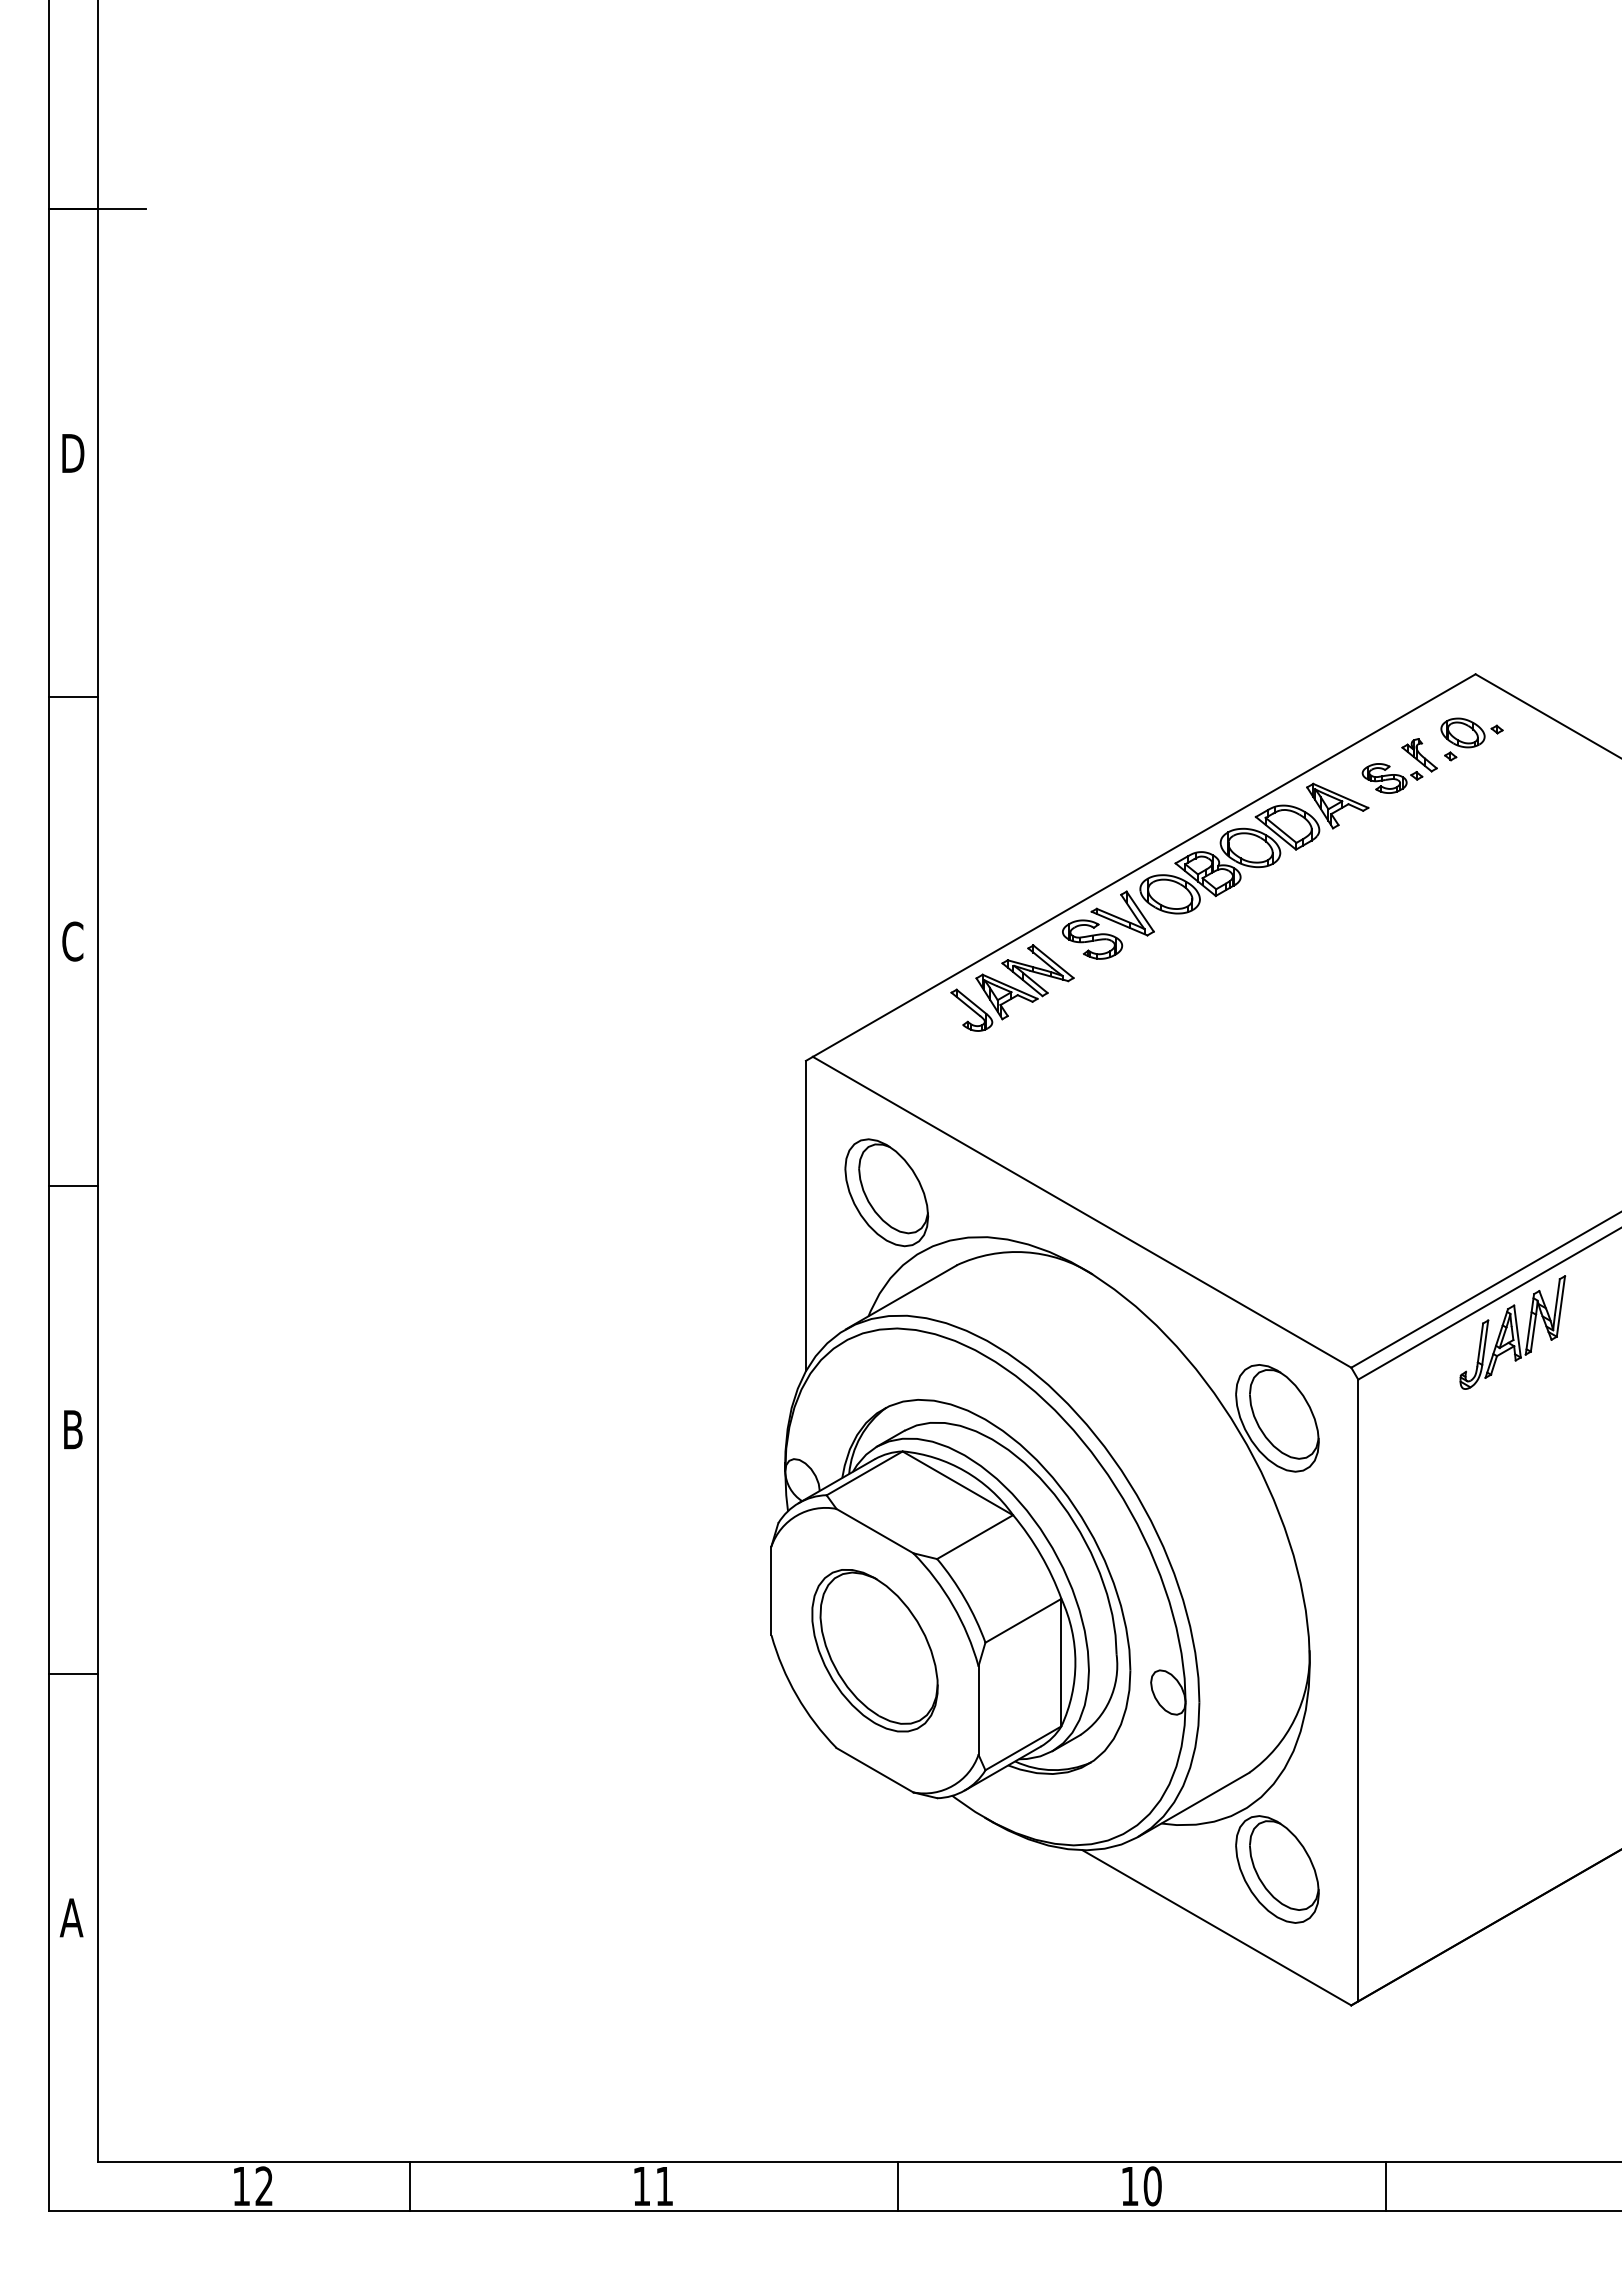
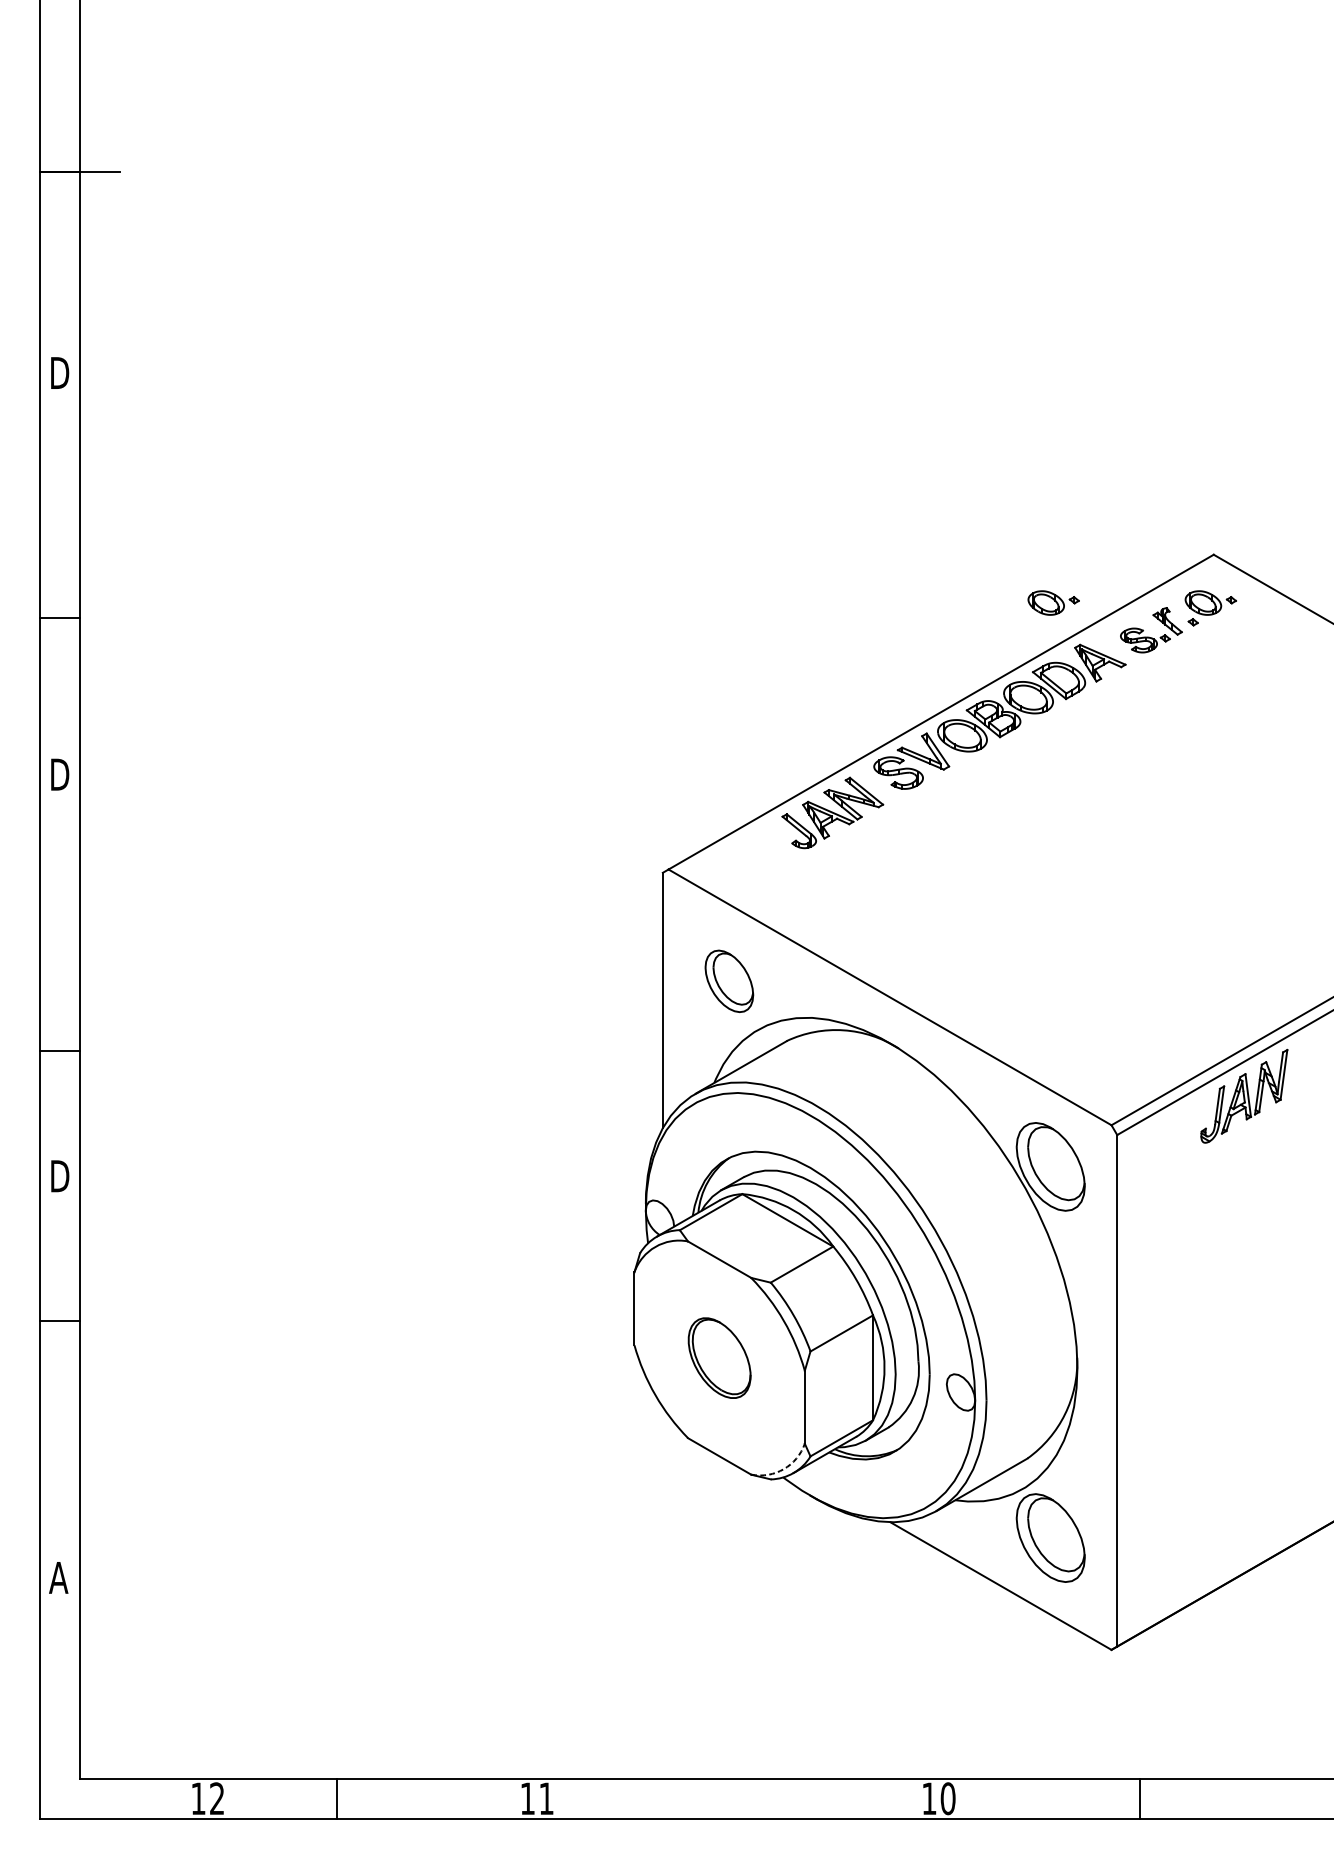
line: (72, 697) -> (59, 618), moved
part: (1280, 732) -> (1053, 602), added
text: (73, 941) -> (60, 774), C -> D
line: (72, 1185) -> (59, 1051), moved
part: (886, 1192) -> (729, 981), size x0.7
text: (73, 1429) -> (60, 1176), B -> D
part: (874, 1650) -> (719, 1357), size x0.6
line: (72, 1673) -> (59, 1320), moved
arc: (953, 1785) -> (784, 1468), solid -> dashed
line: (898, 2185) -> (738, 1798), removed

